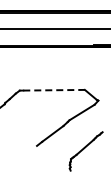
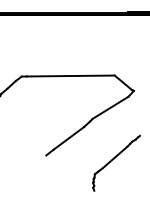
line: (54, 90) -> (71, 76), dashed -> solid

